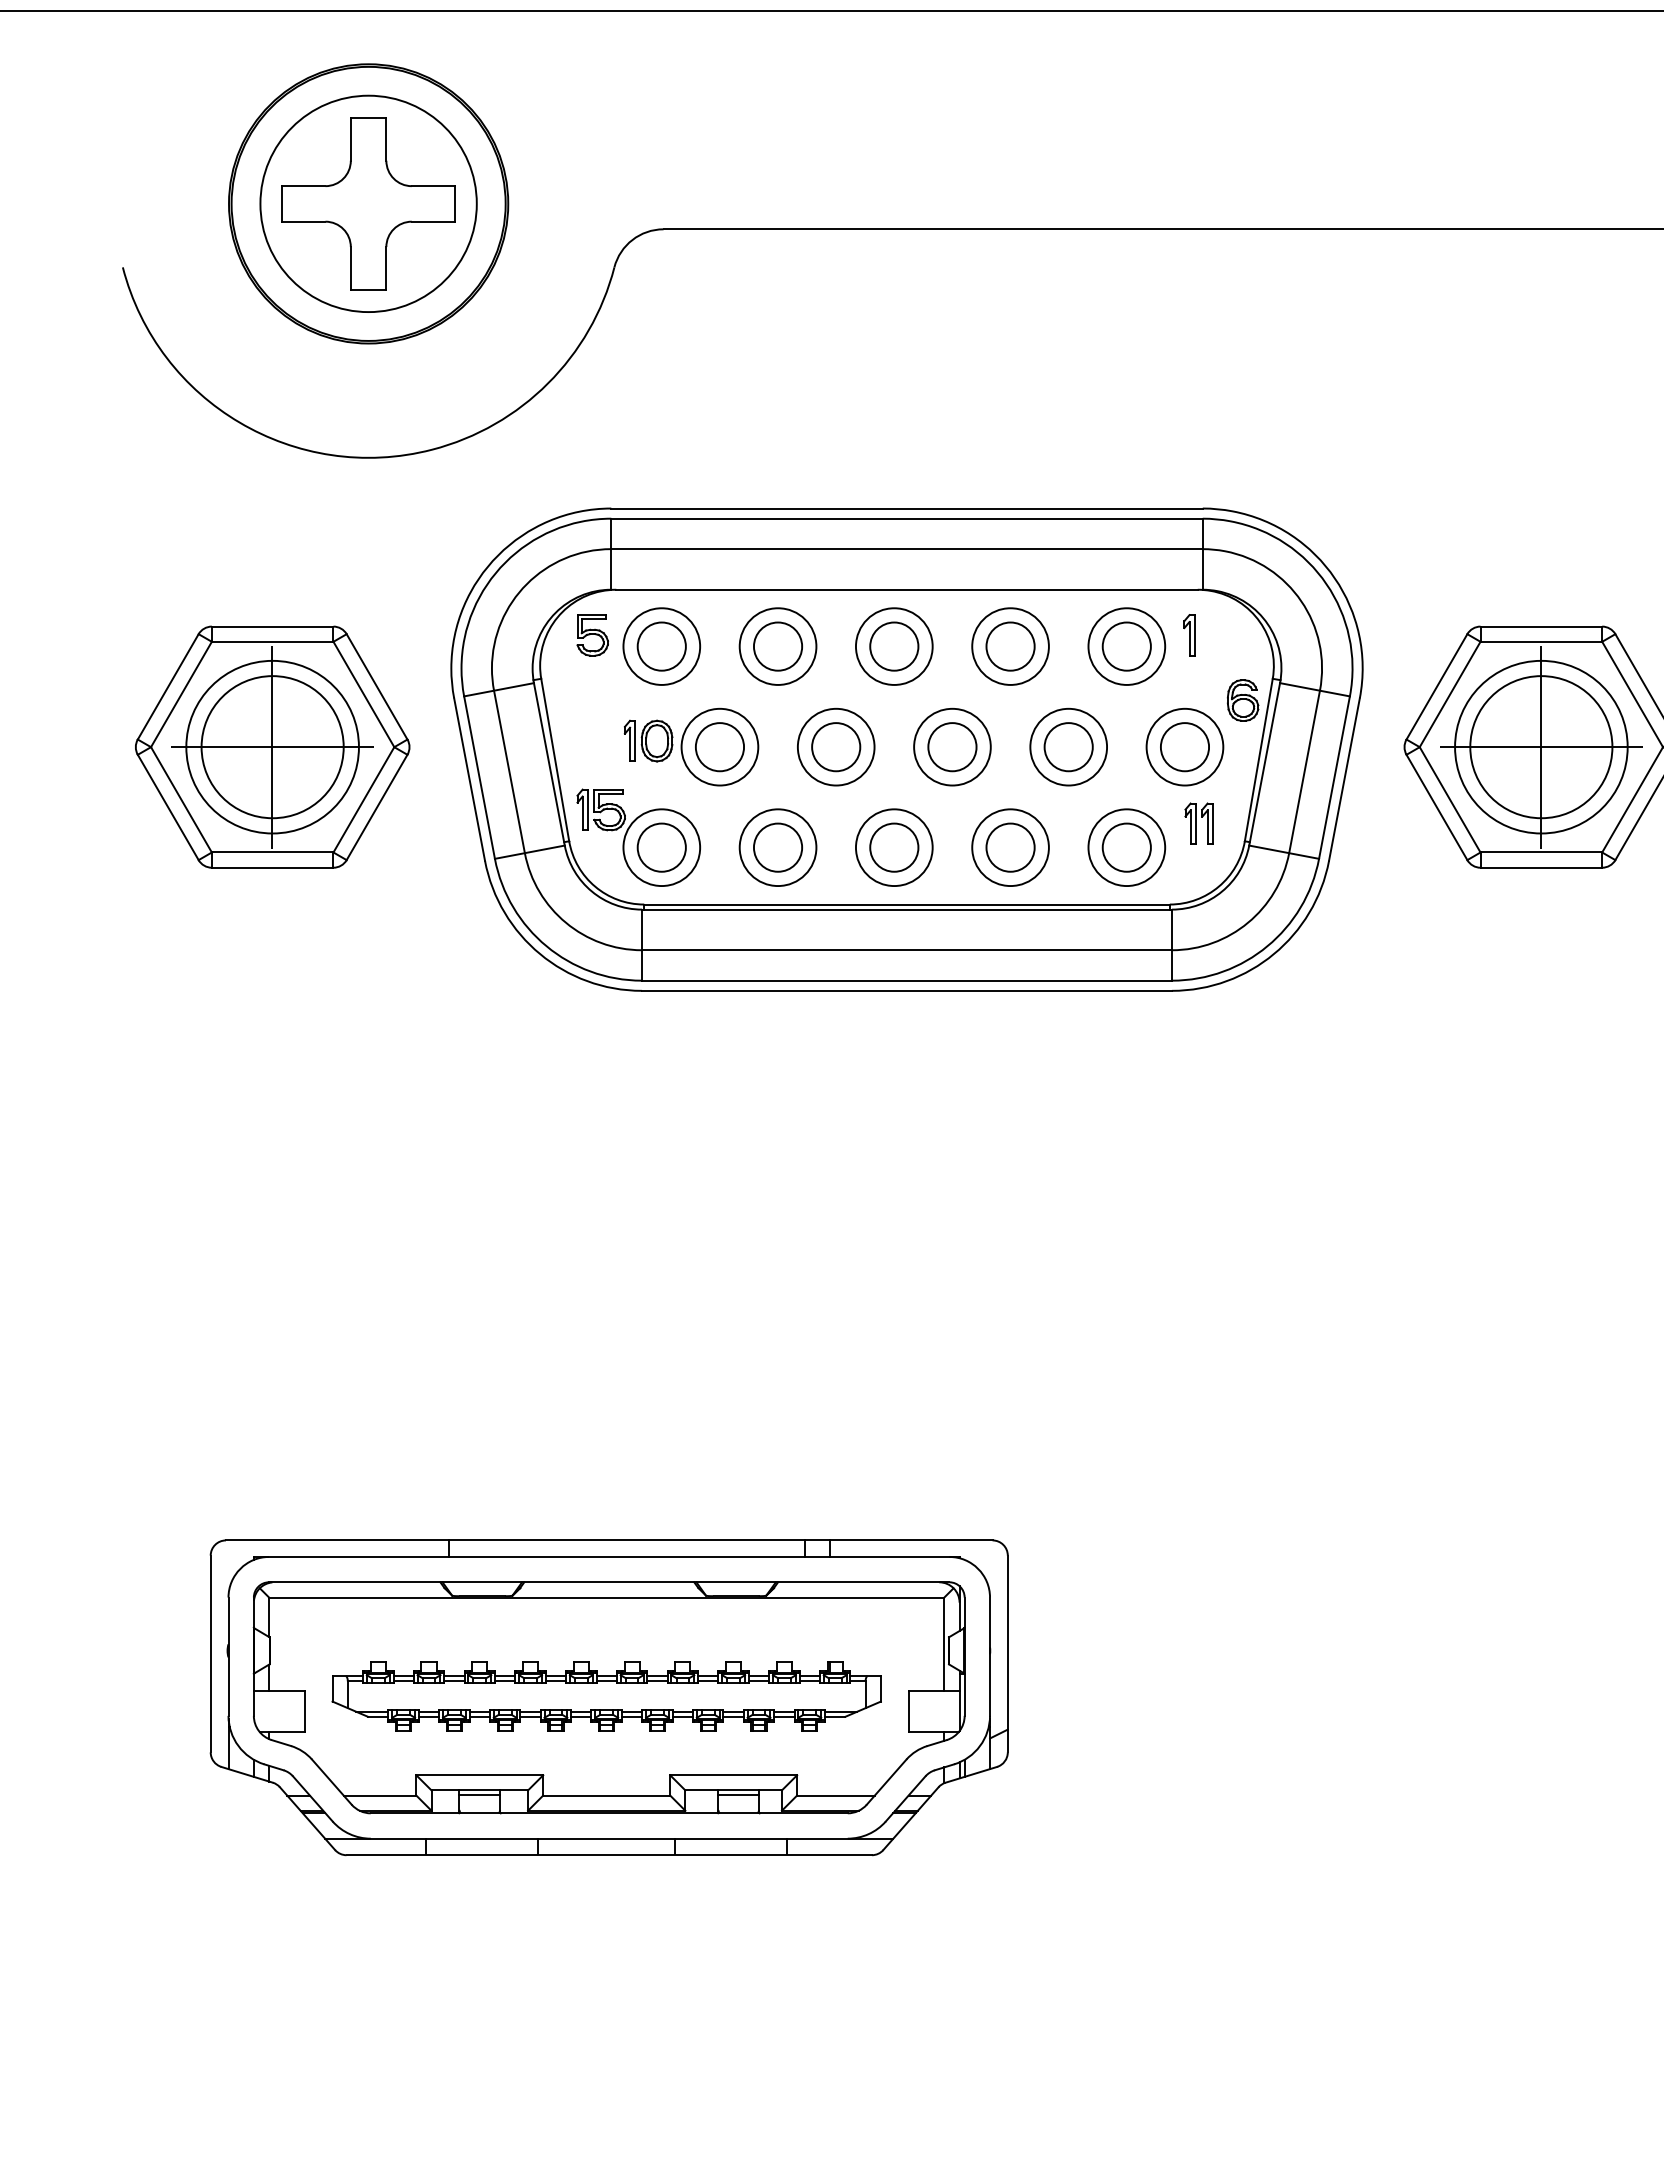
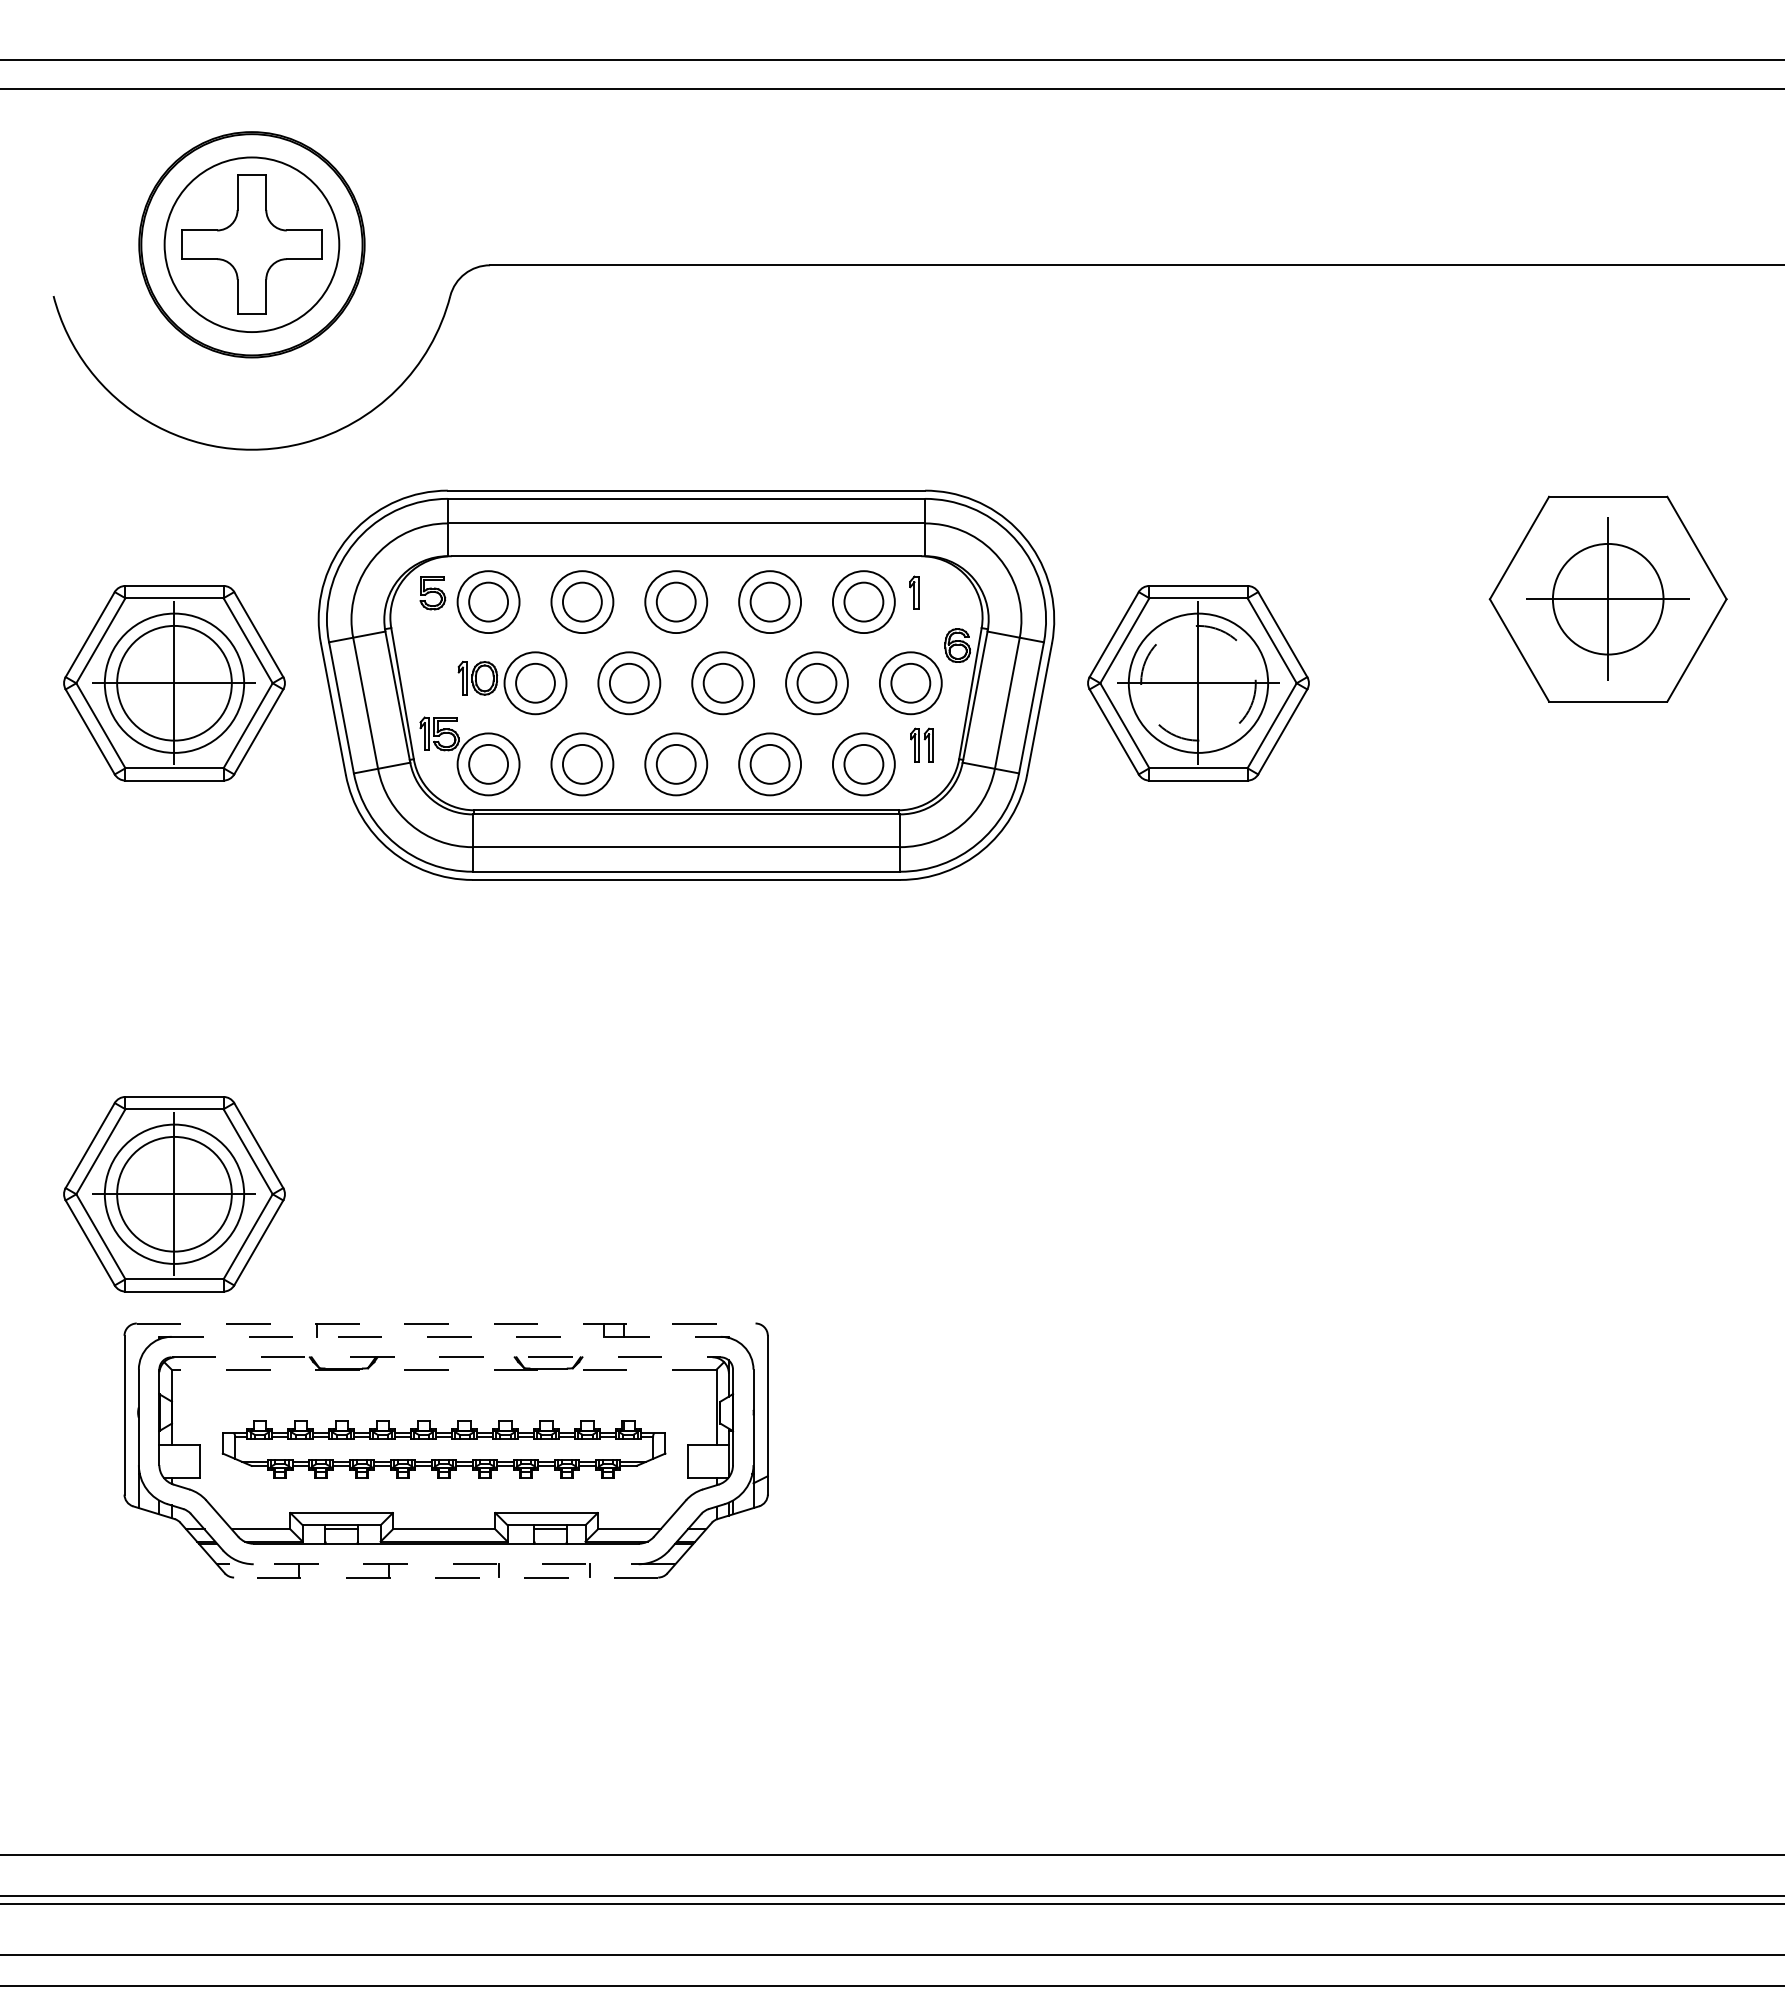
circle: (1541, 746) -> (1198, 682), solid -> dashed
part: (272, 1380) -> (174, 1194), added
line: (609, 1540) -> (446, 1323), solid -> dashed
line: (607, 1556) -> (444, 1336), solid -> dashed
line: (609, 1582) -> (446, 1357), solid -> dashed
line: (605, 1597) -> (443, 1369), solid -> dashed
line: (608, 1839) -> (445, 1564), solid -> dashed
line: (608, 1855) -> (445, 1577), solid -> dashed

